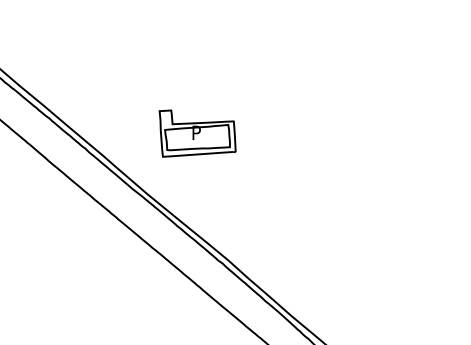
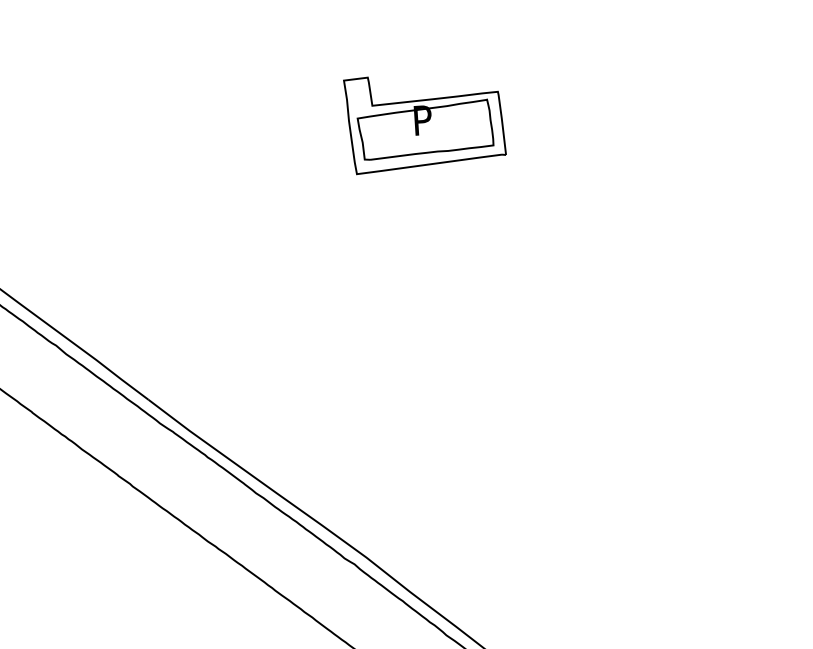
part: (197, 133) -> (424, 121), moved

